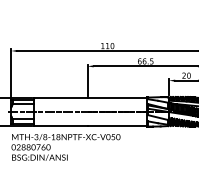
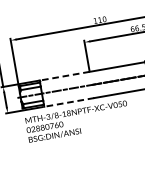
line: (60, 97) -> (64, 75), solid -> dashed
line: (60, 125) -> (68, 102), solid -> dashed

